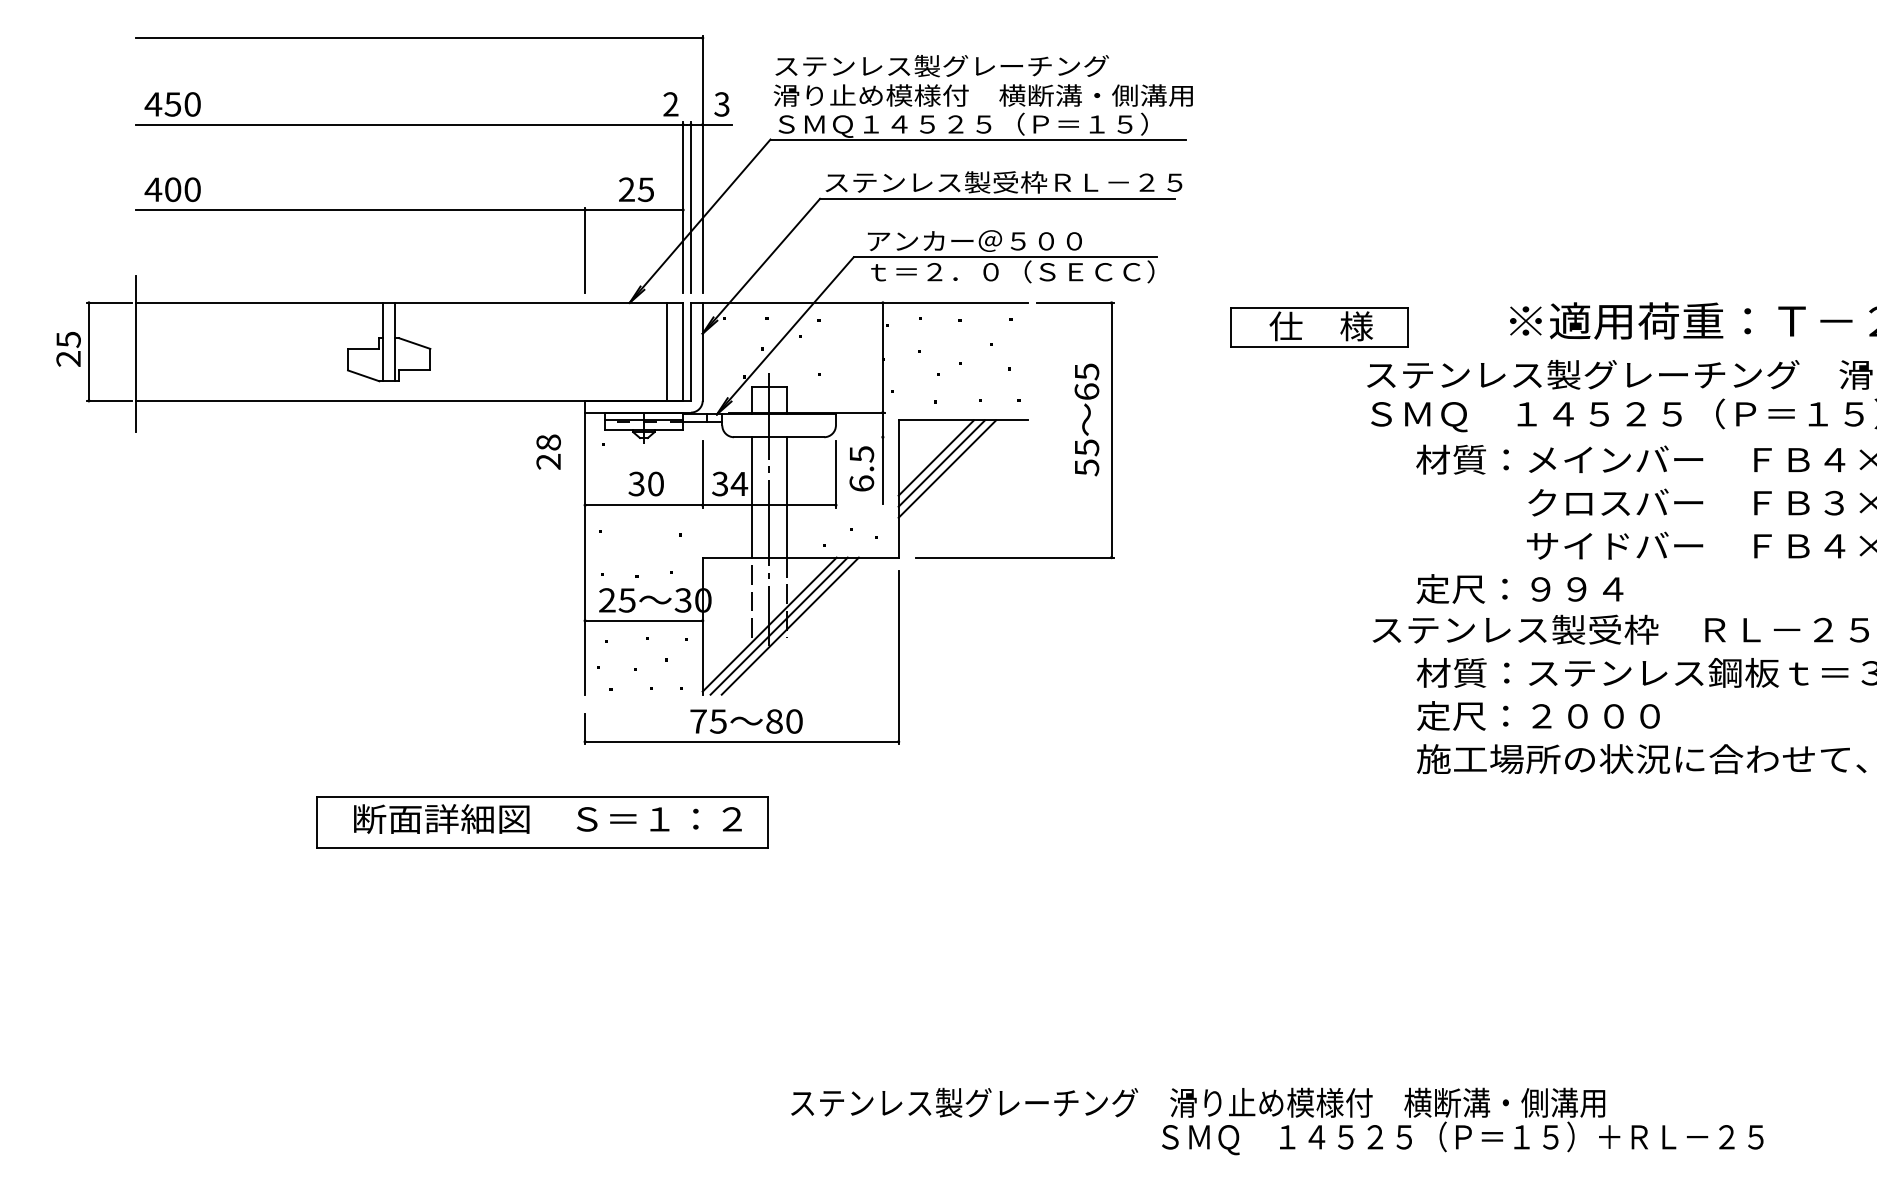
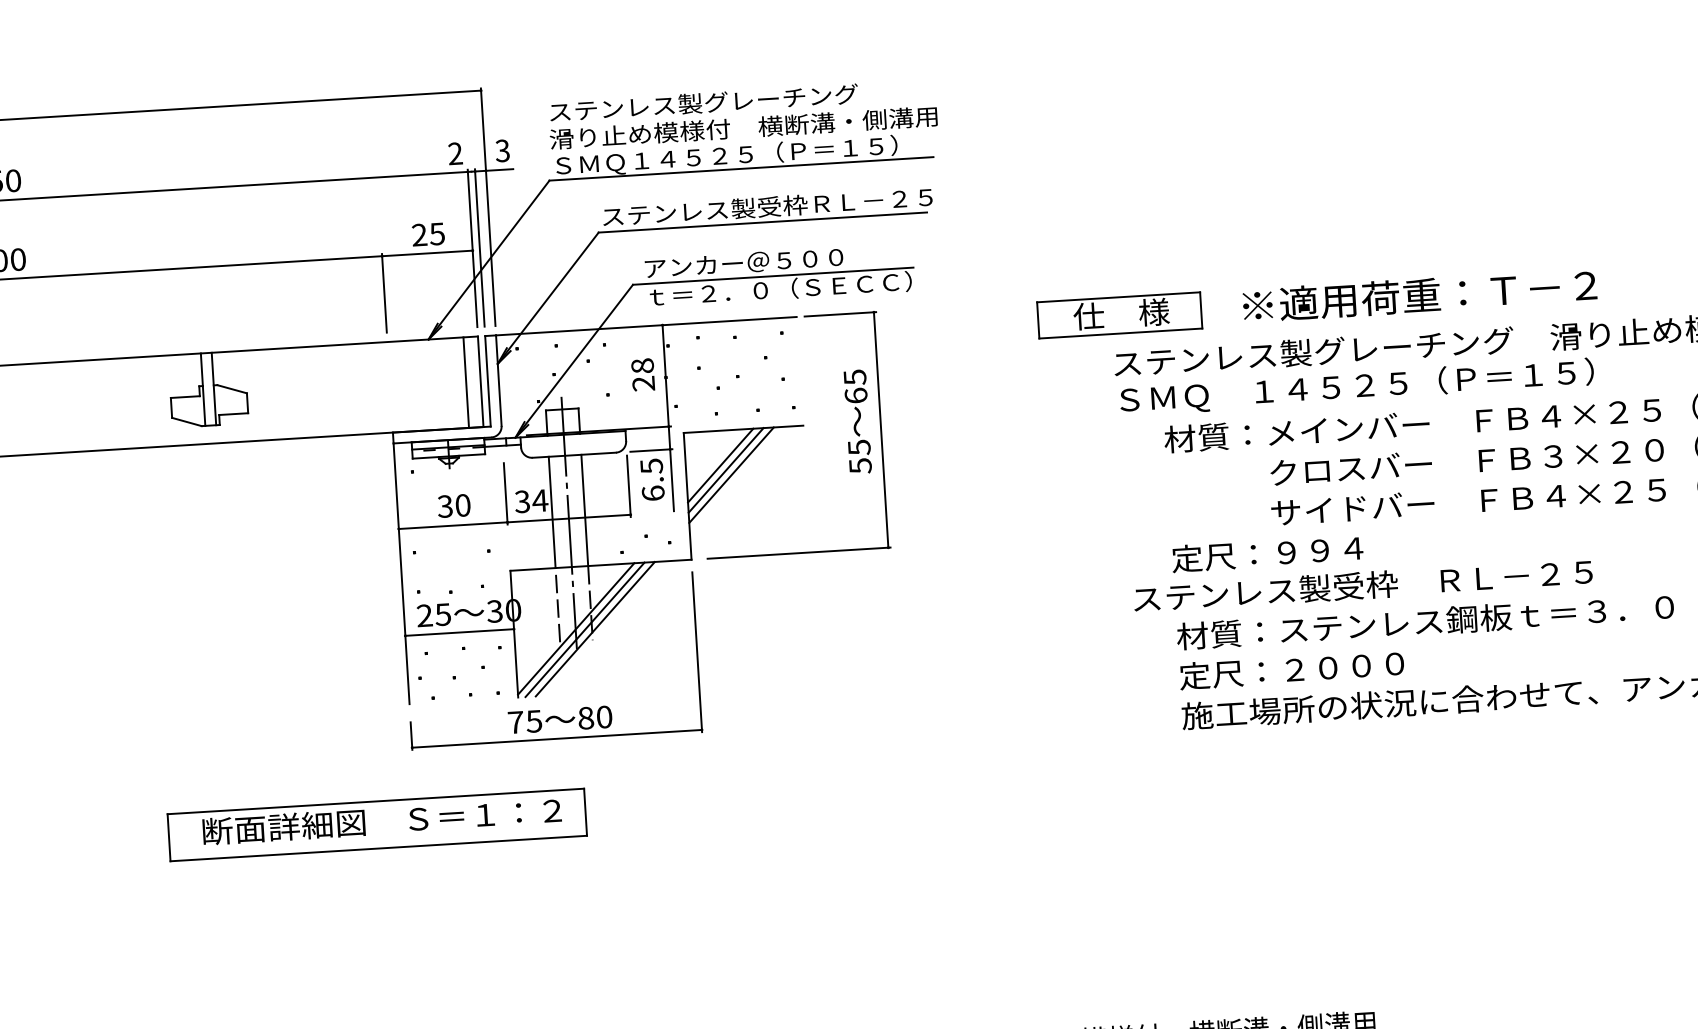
part: (1319, 327) -> (1119, 315), moved
line: (862, 437) -> (651, 450), added
text: (548, 451) -> (642, 374), moved

